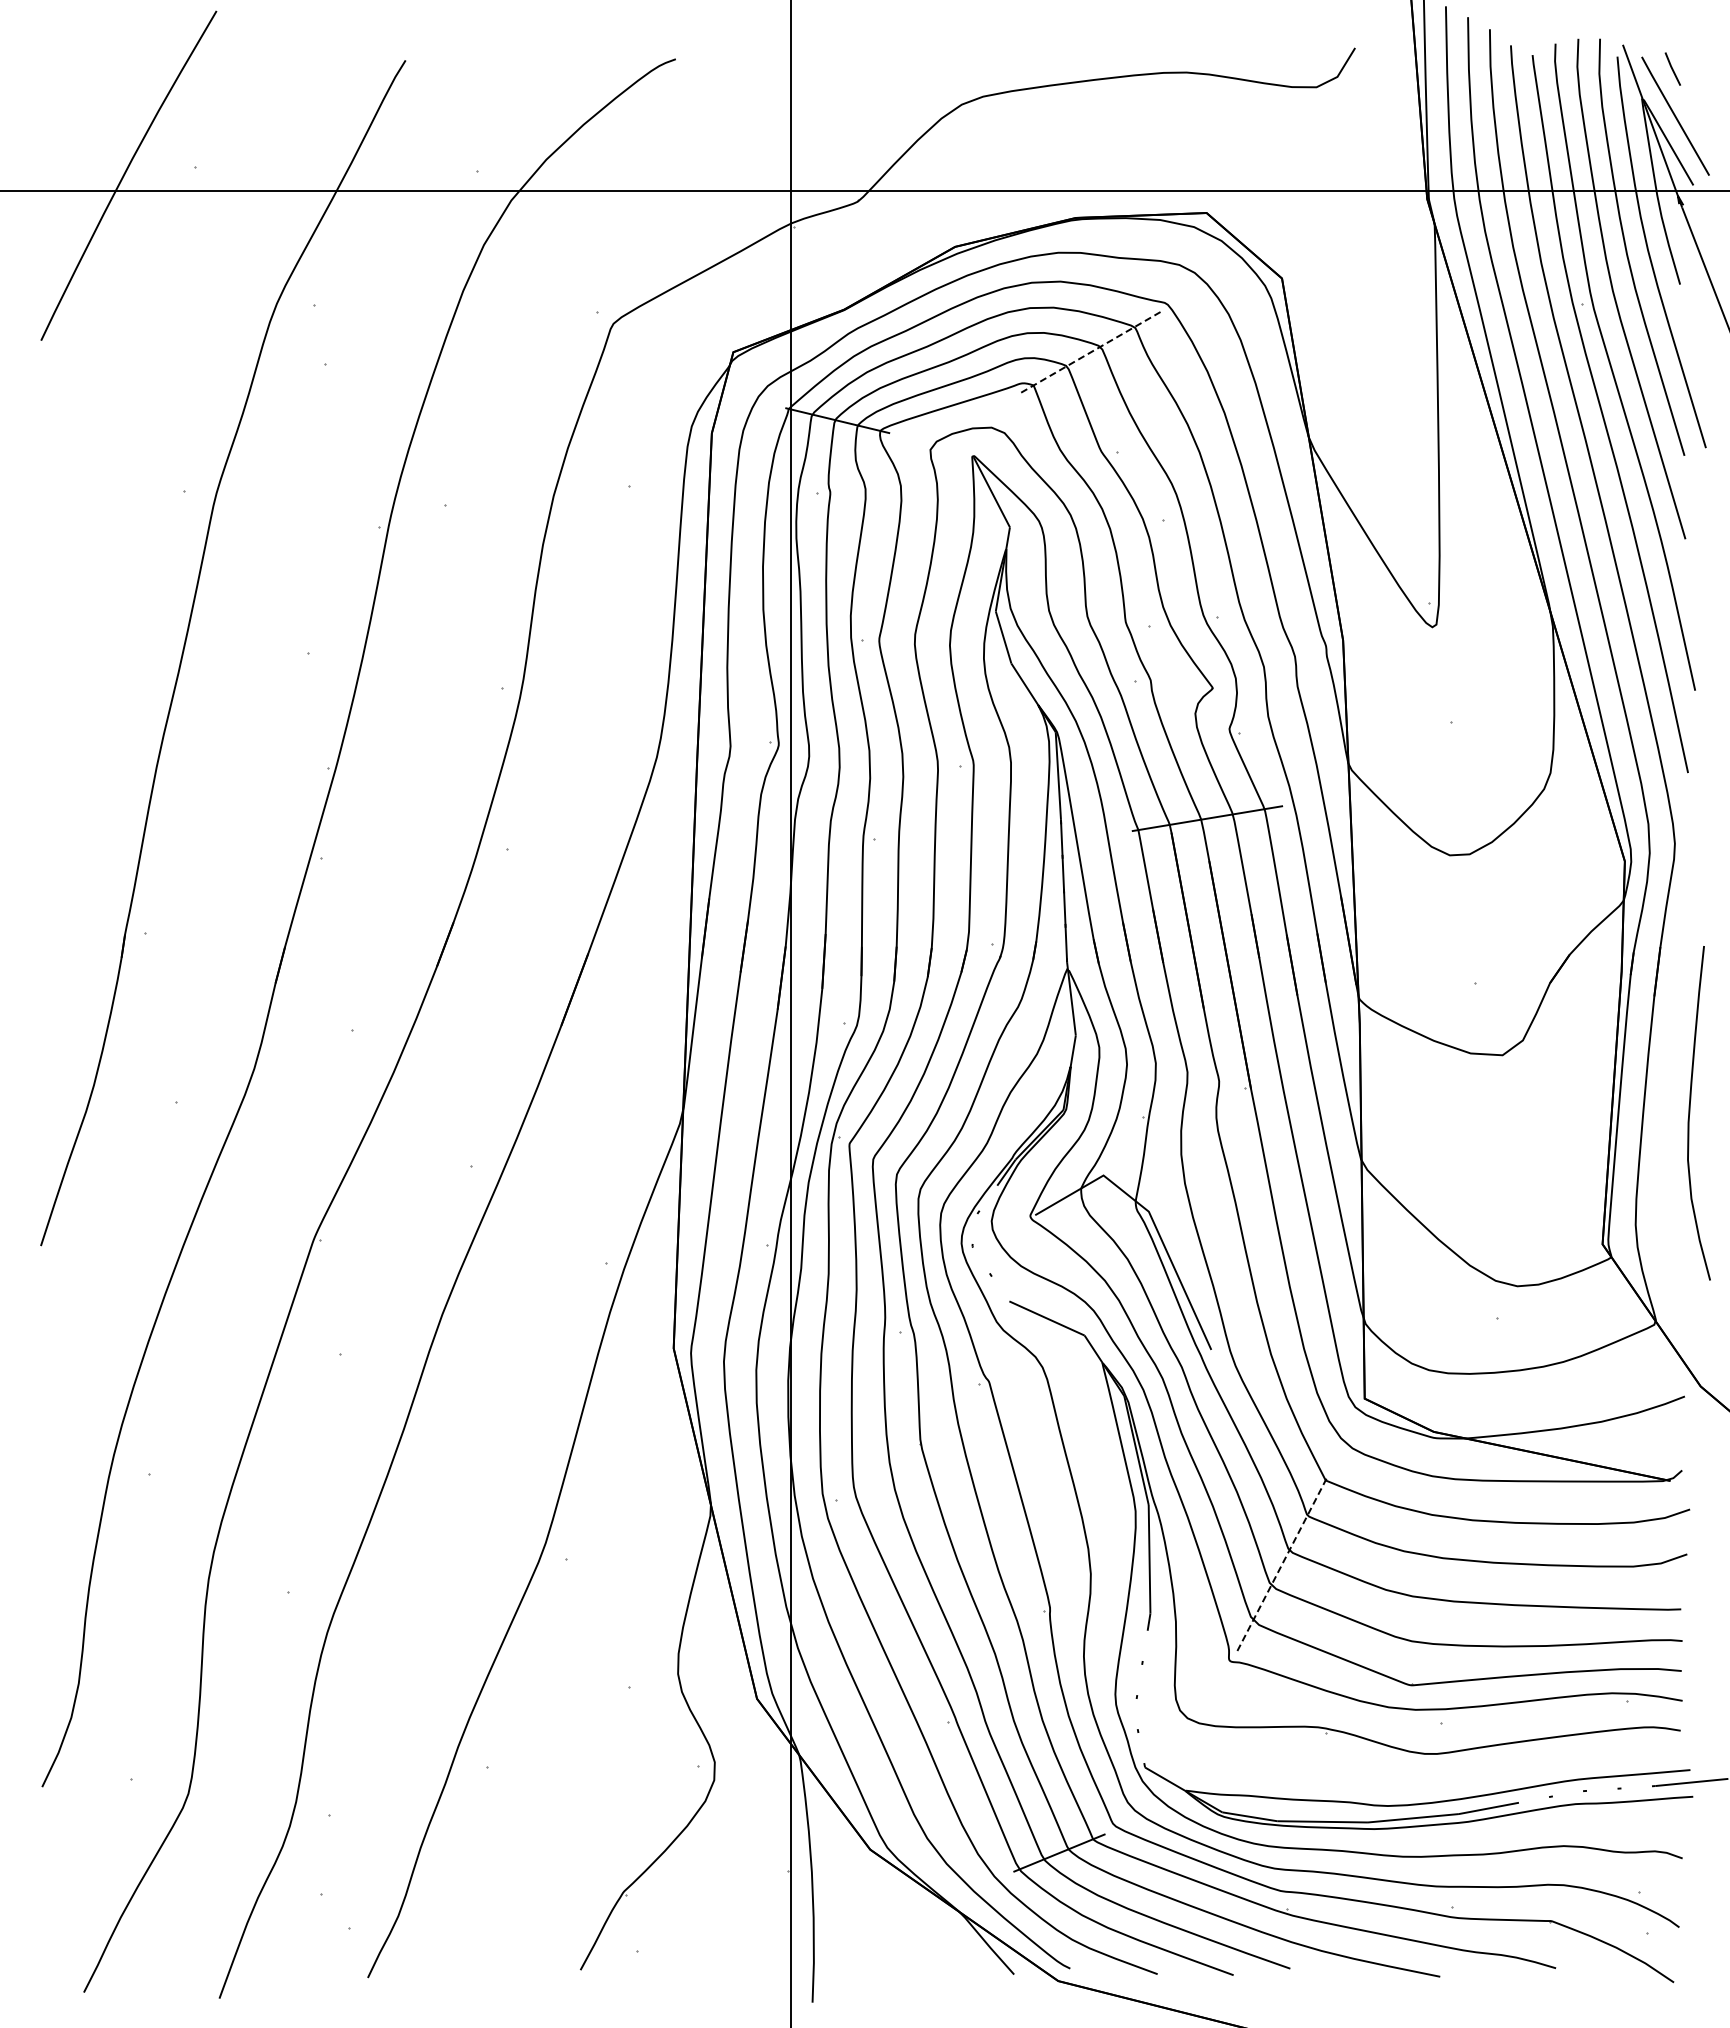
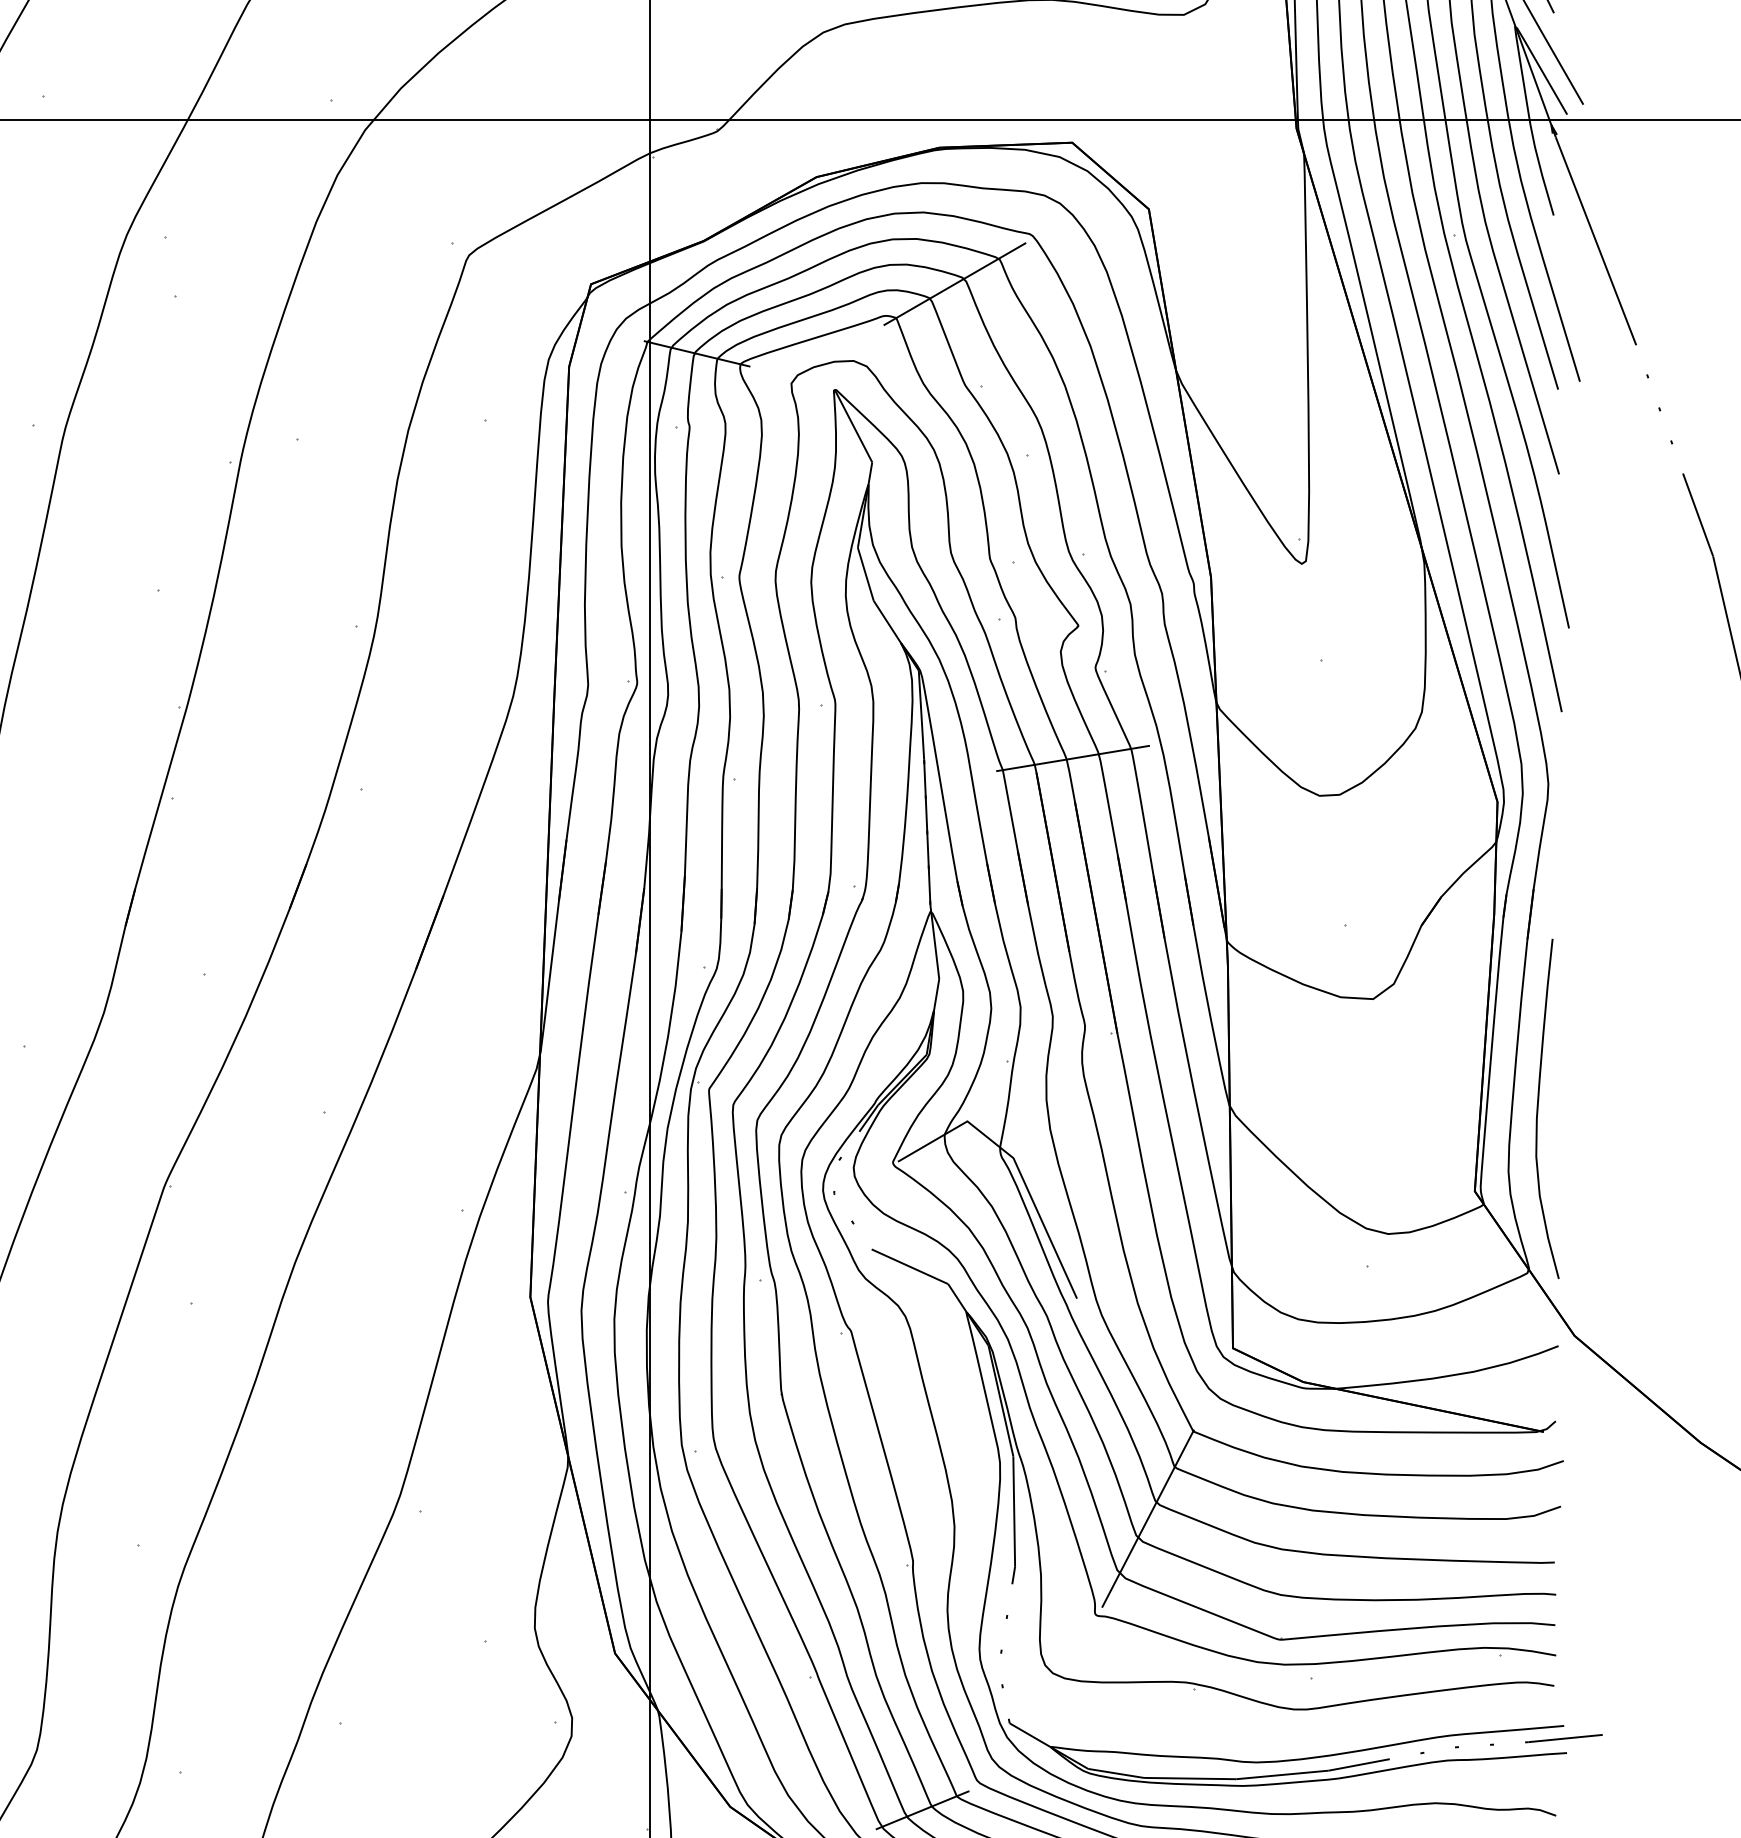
line: (1091, 352) -> (955, 284), dashed -> solid
curve: (1690, 1113) -> (1538, 1109), moved
line: (1281, 1566) -> (1148, 1518), dashed -> solid

